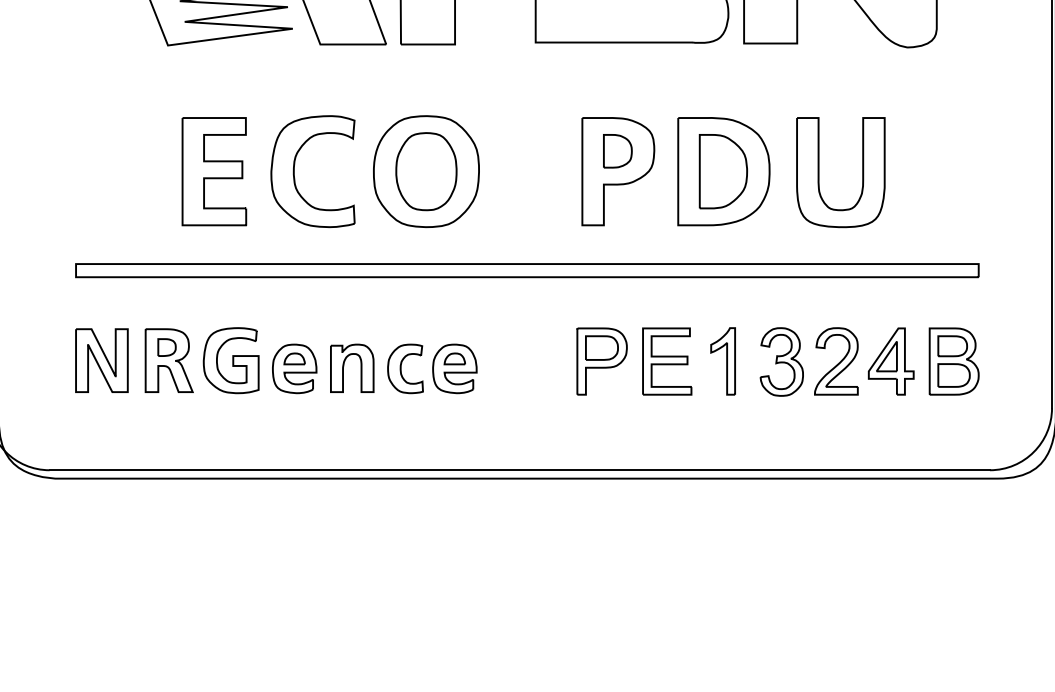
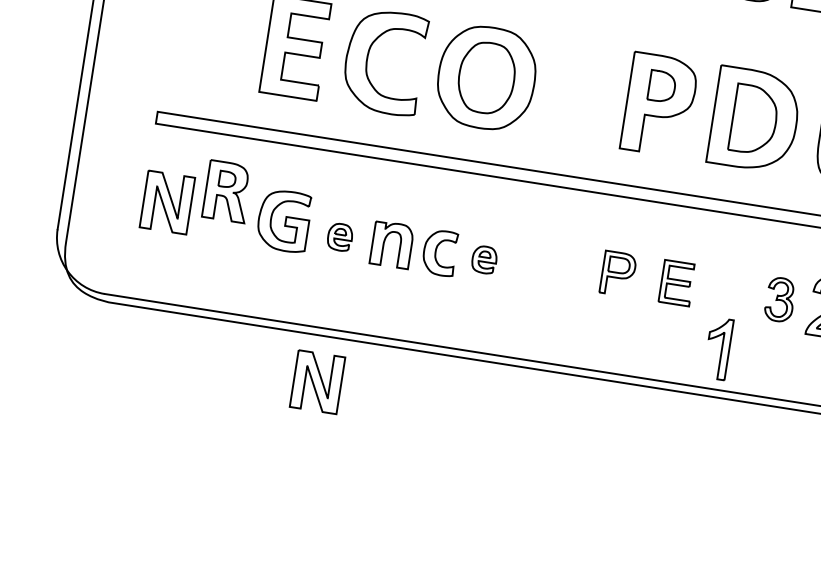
part: (168, 360) -> (226, 191), moved
part: (601, 361) -> (617, 273), size x0.7
part: (667, 361) -> (677, 283), size x0.7
part: (722, 361) -> (717, 348), moved
part: (781, 361) -> (780, 299), size x0.7
part: (294, 368) -> (339, 236), size x0.6
part: (454, 368) -> (484, 259), size x0.6
part: (294, 529) -> (317, 381), added

